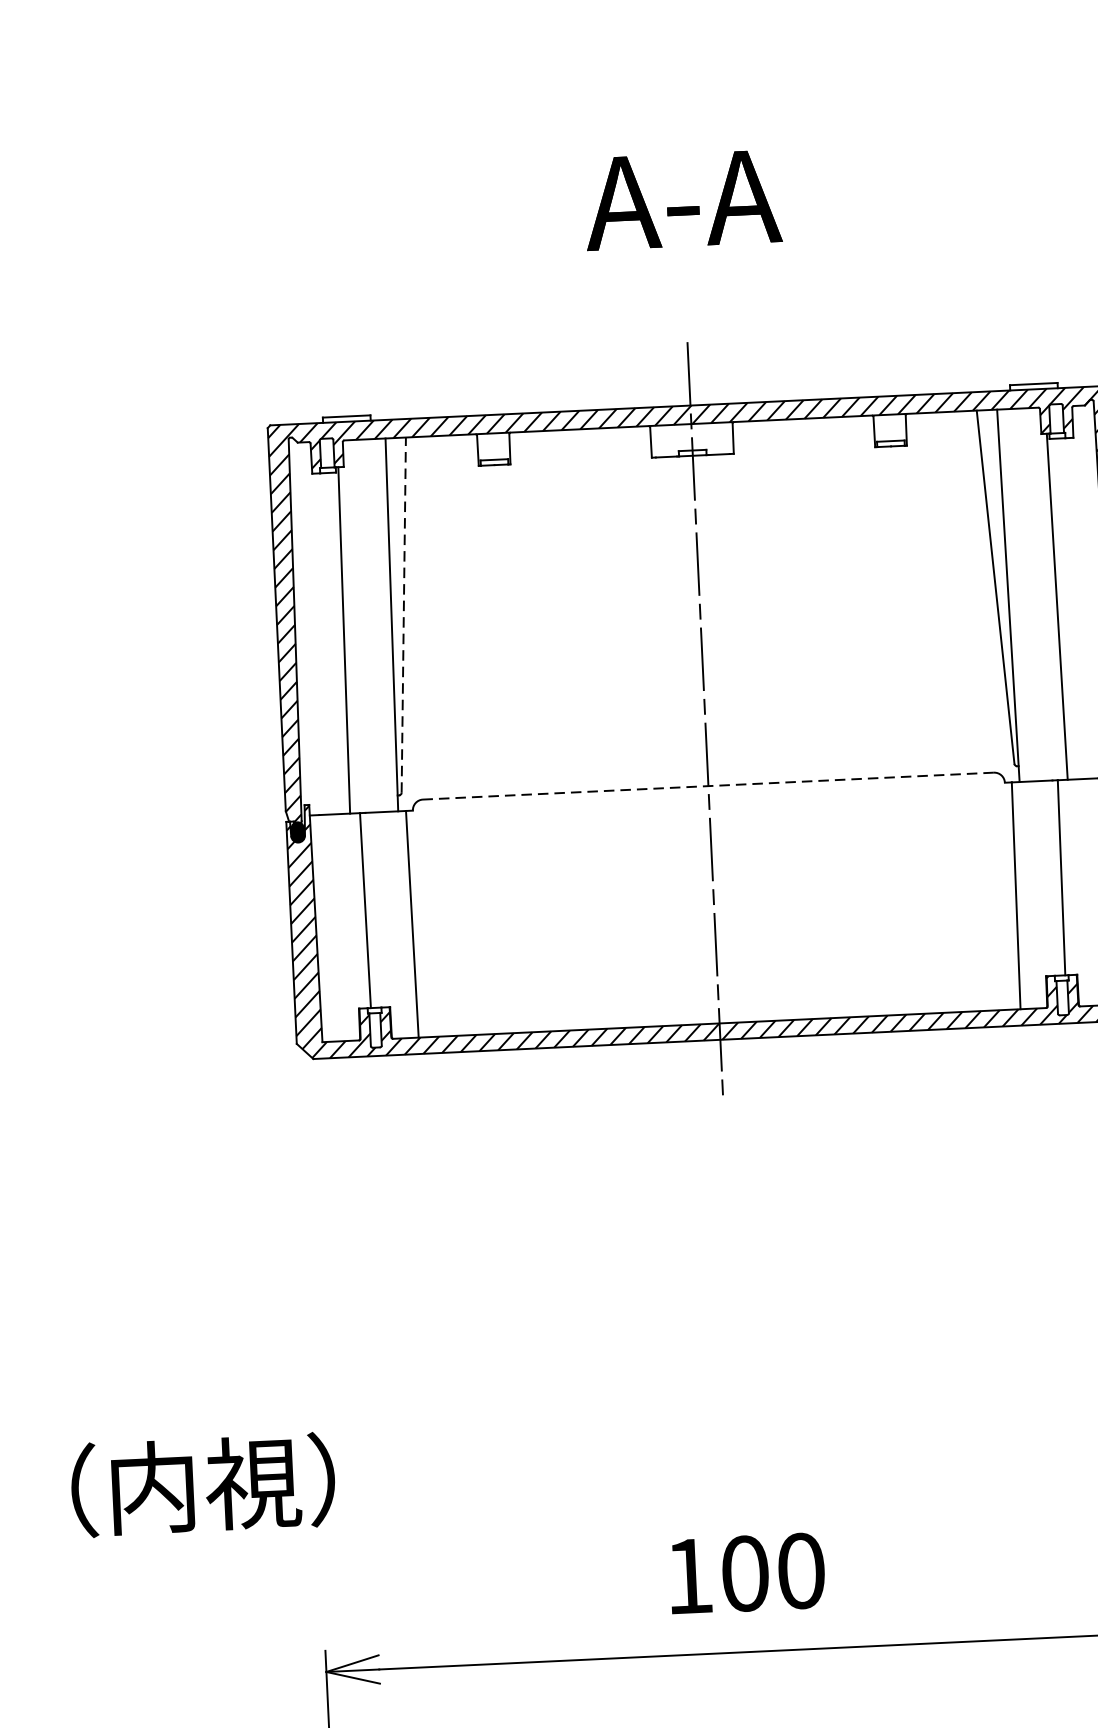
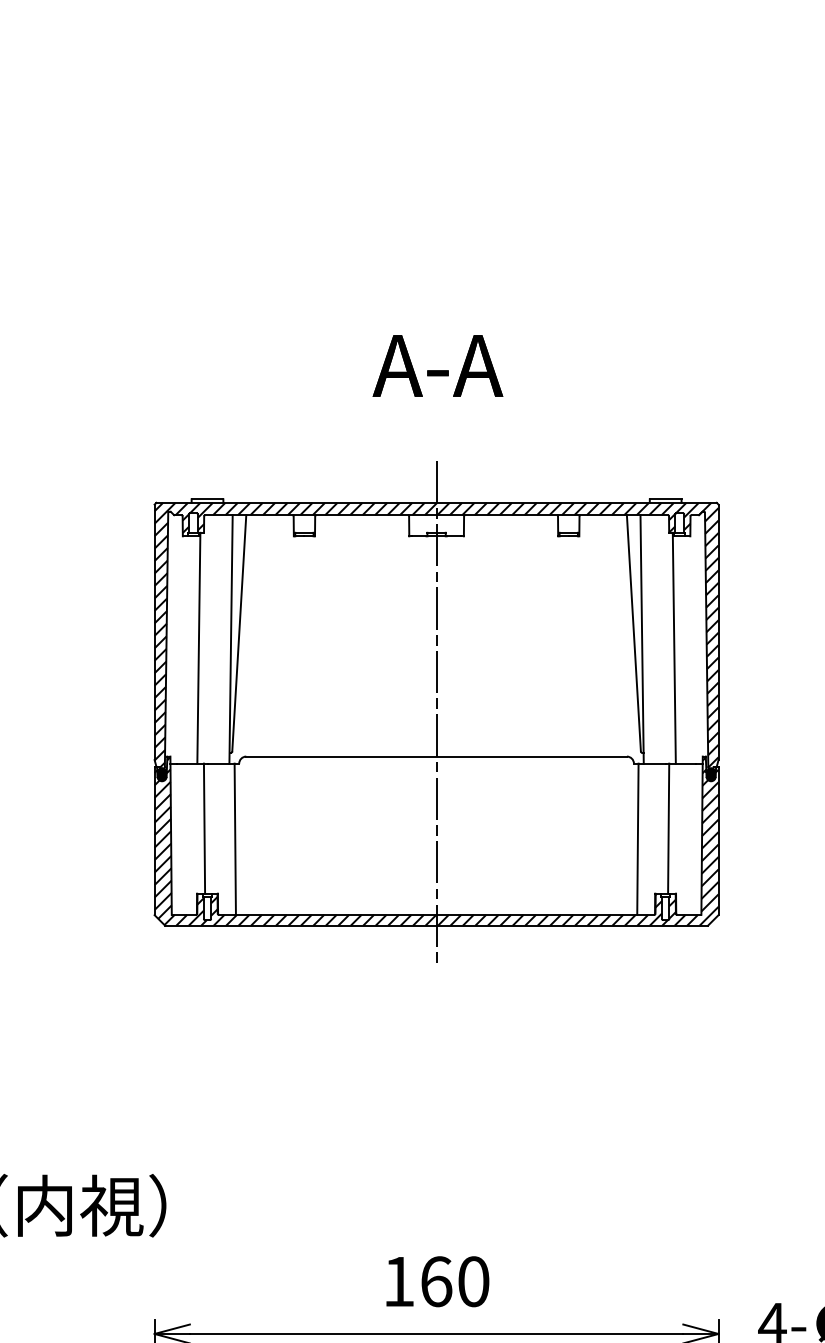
line: (404, 613) -> (239, 632), dashed -> solid
line: (708, 785) -> (436, 756), dashed -> solid
text: (745, 1573) -> (436, 1281), 100 -> 160

